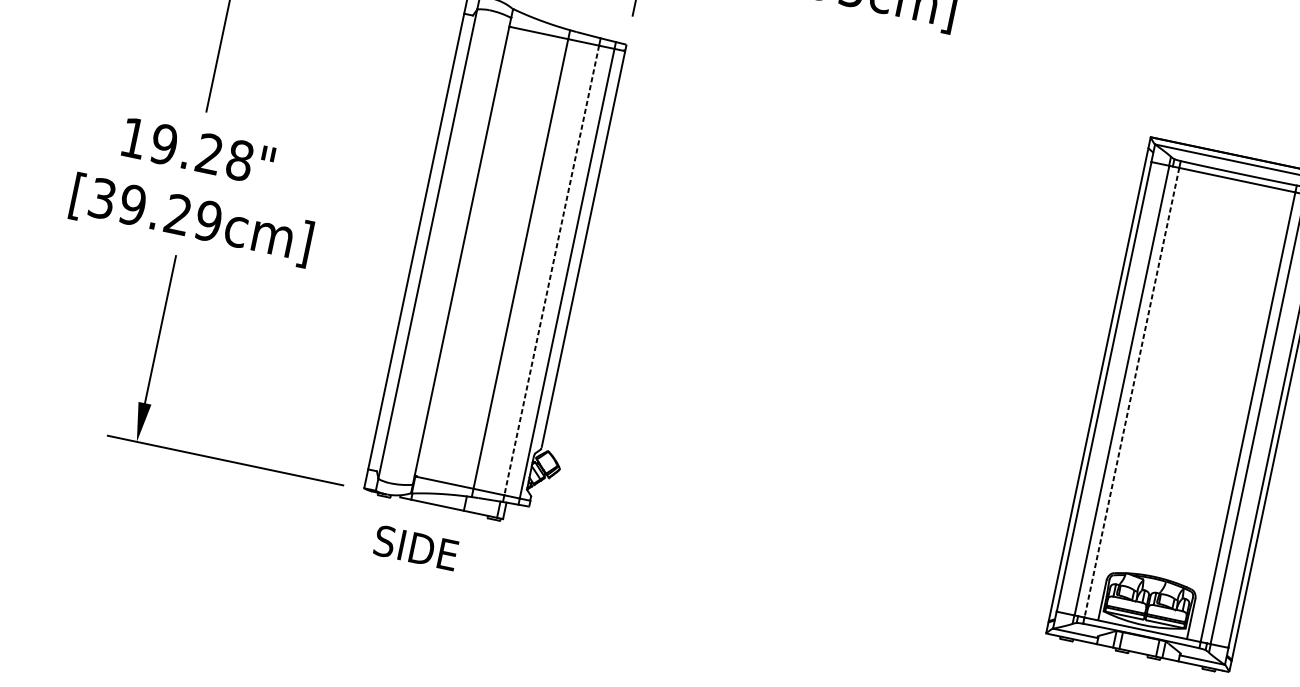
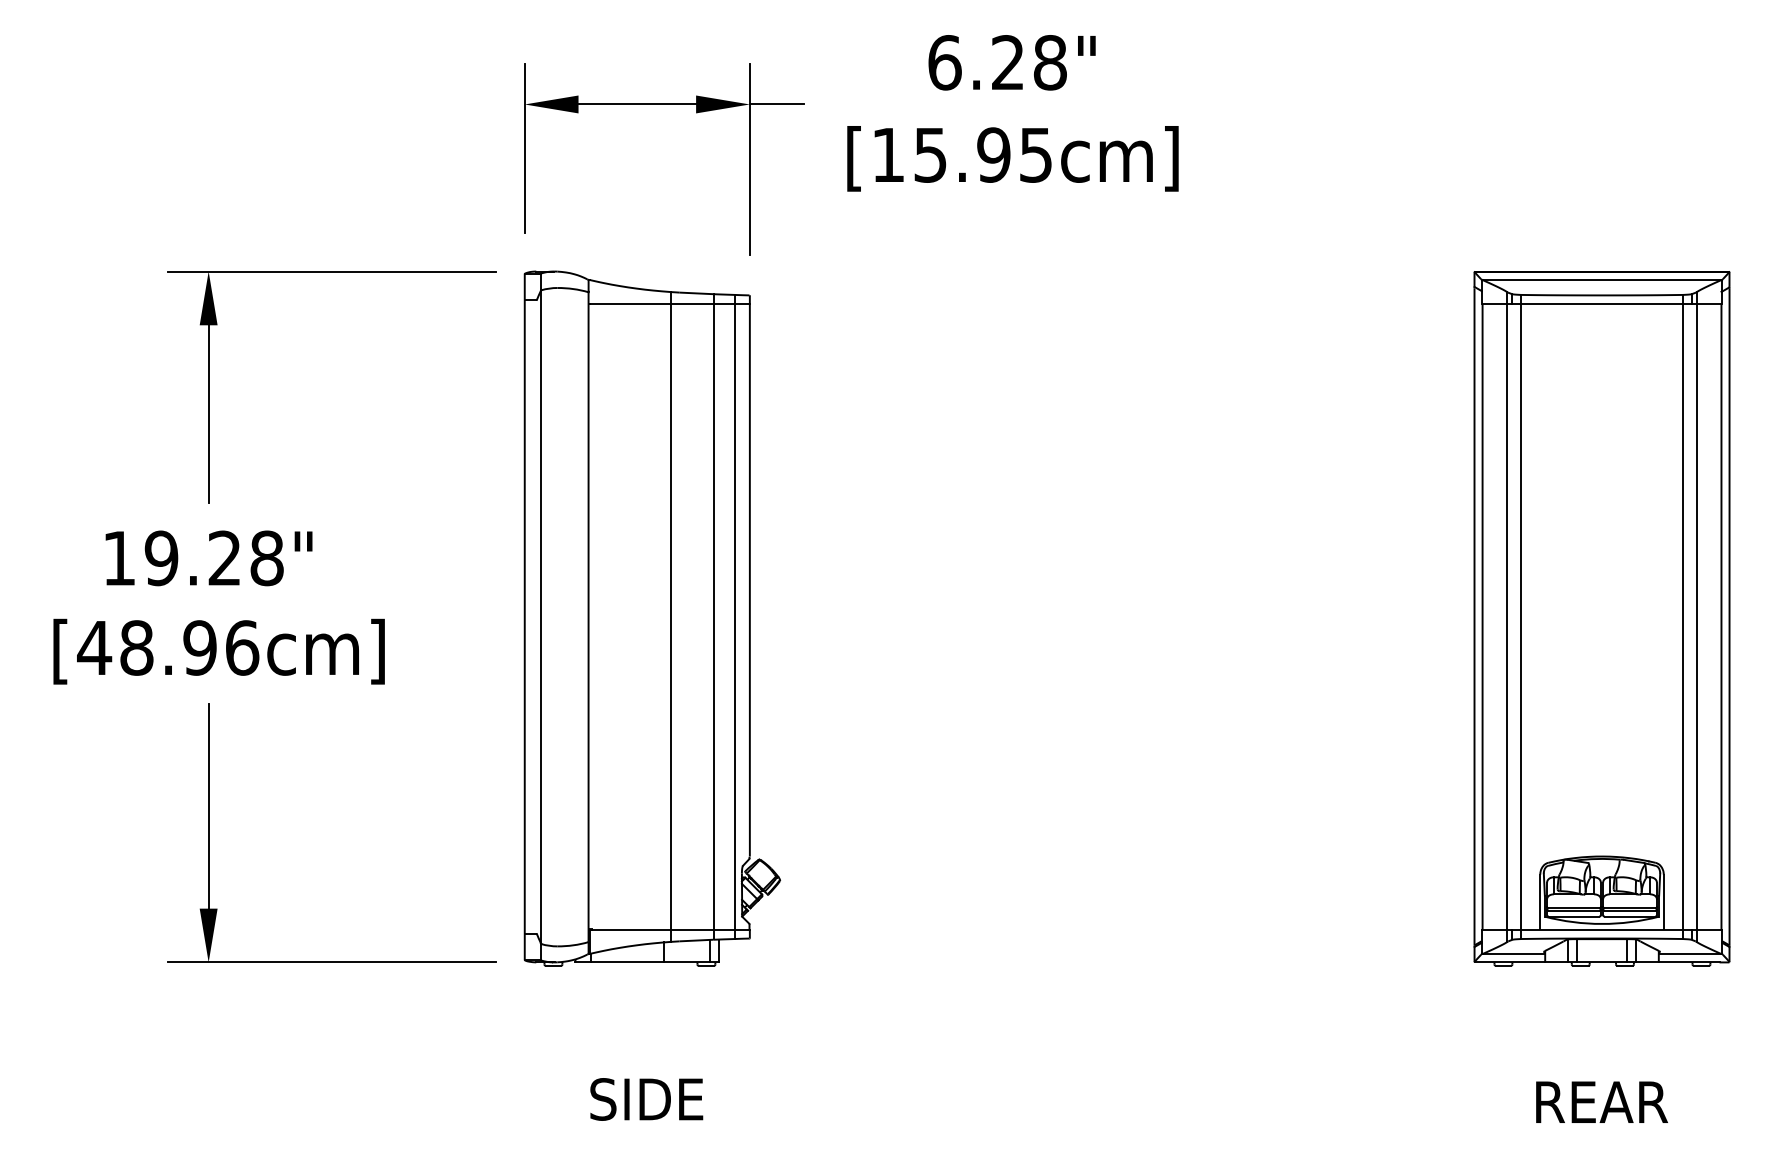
text: (155, 209) -> (168, 647), [39.29cm] -> [48.96cm]
line: (551, 269) -> (713, 616), dashed -> solid
line: (1132, 392) -> (1521, 616), dashed -> solid
text: (415, 548) -> (646, 1099), moved

